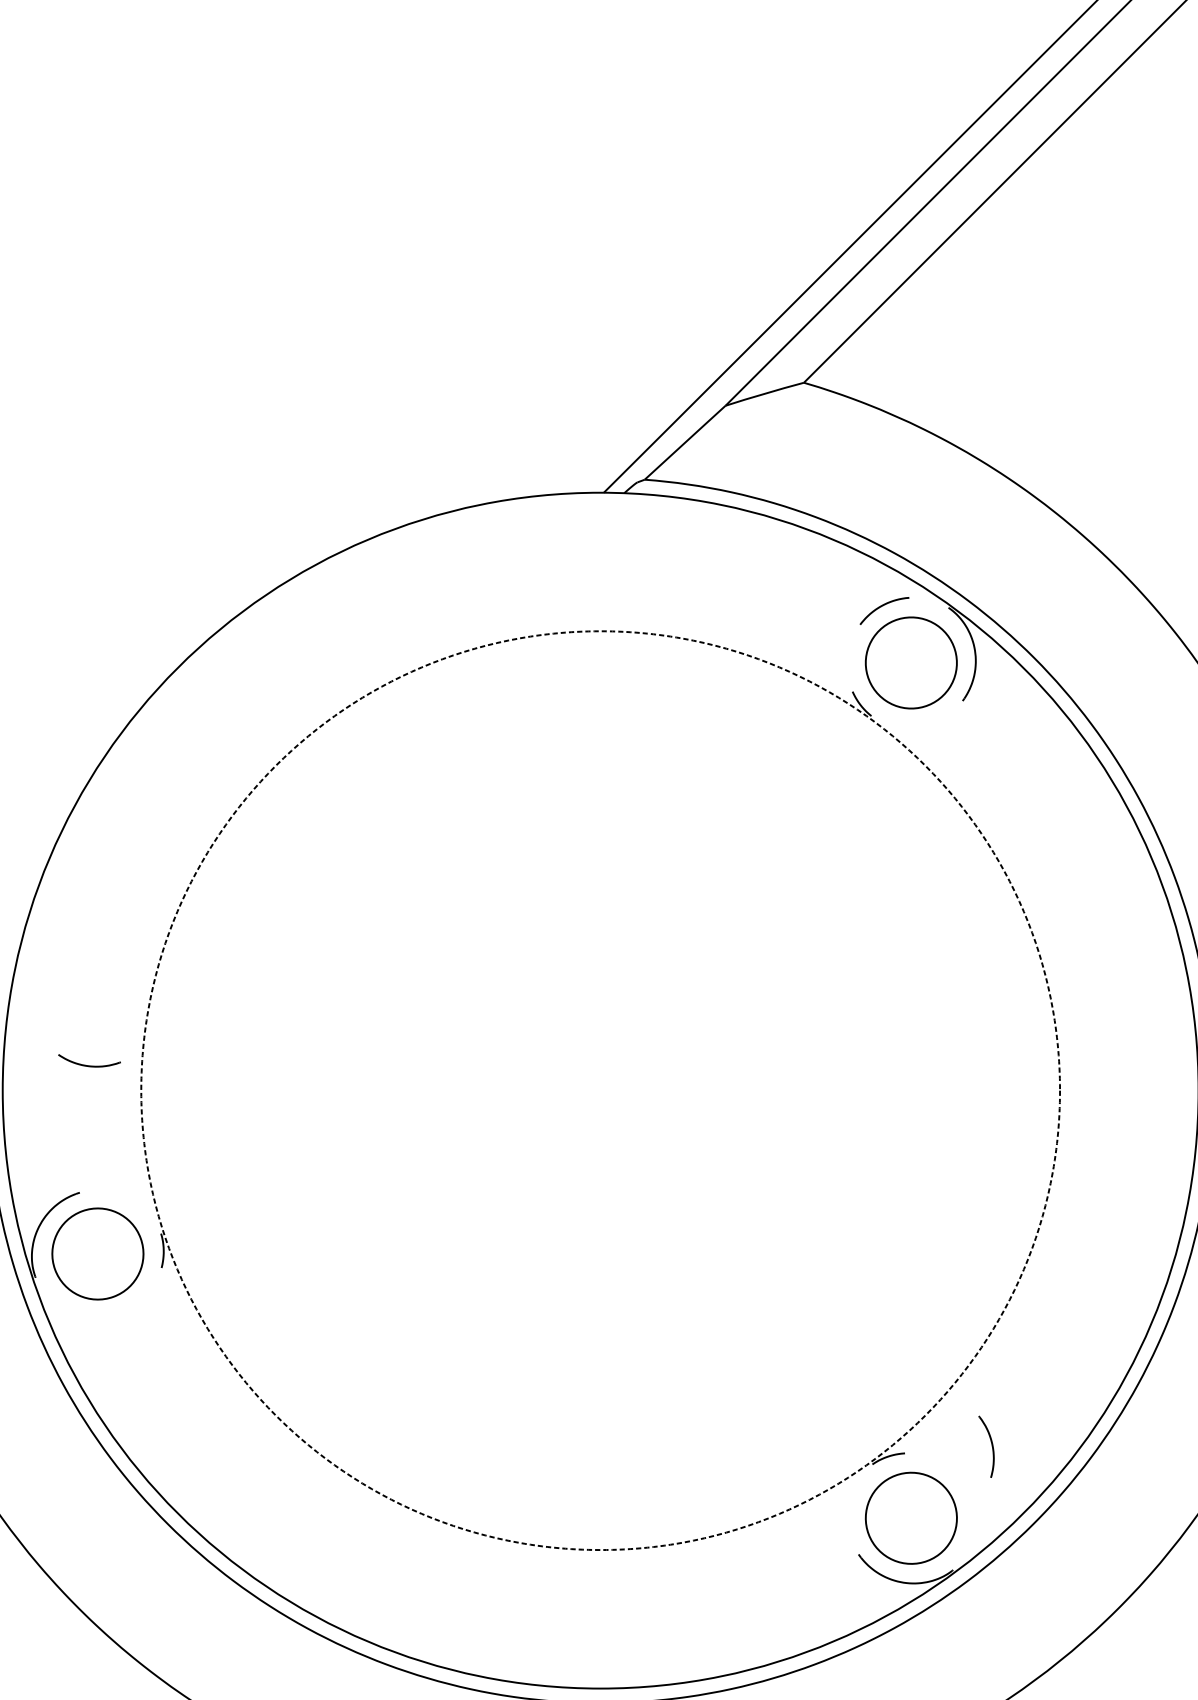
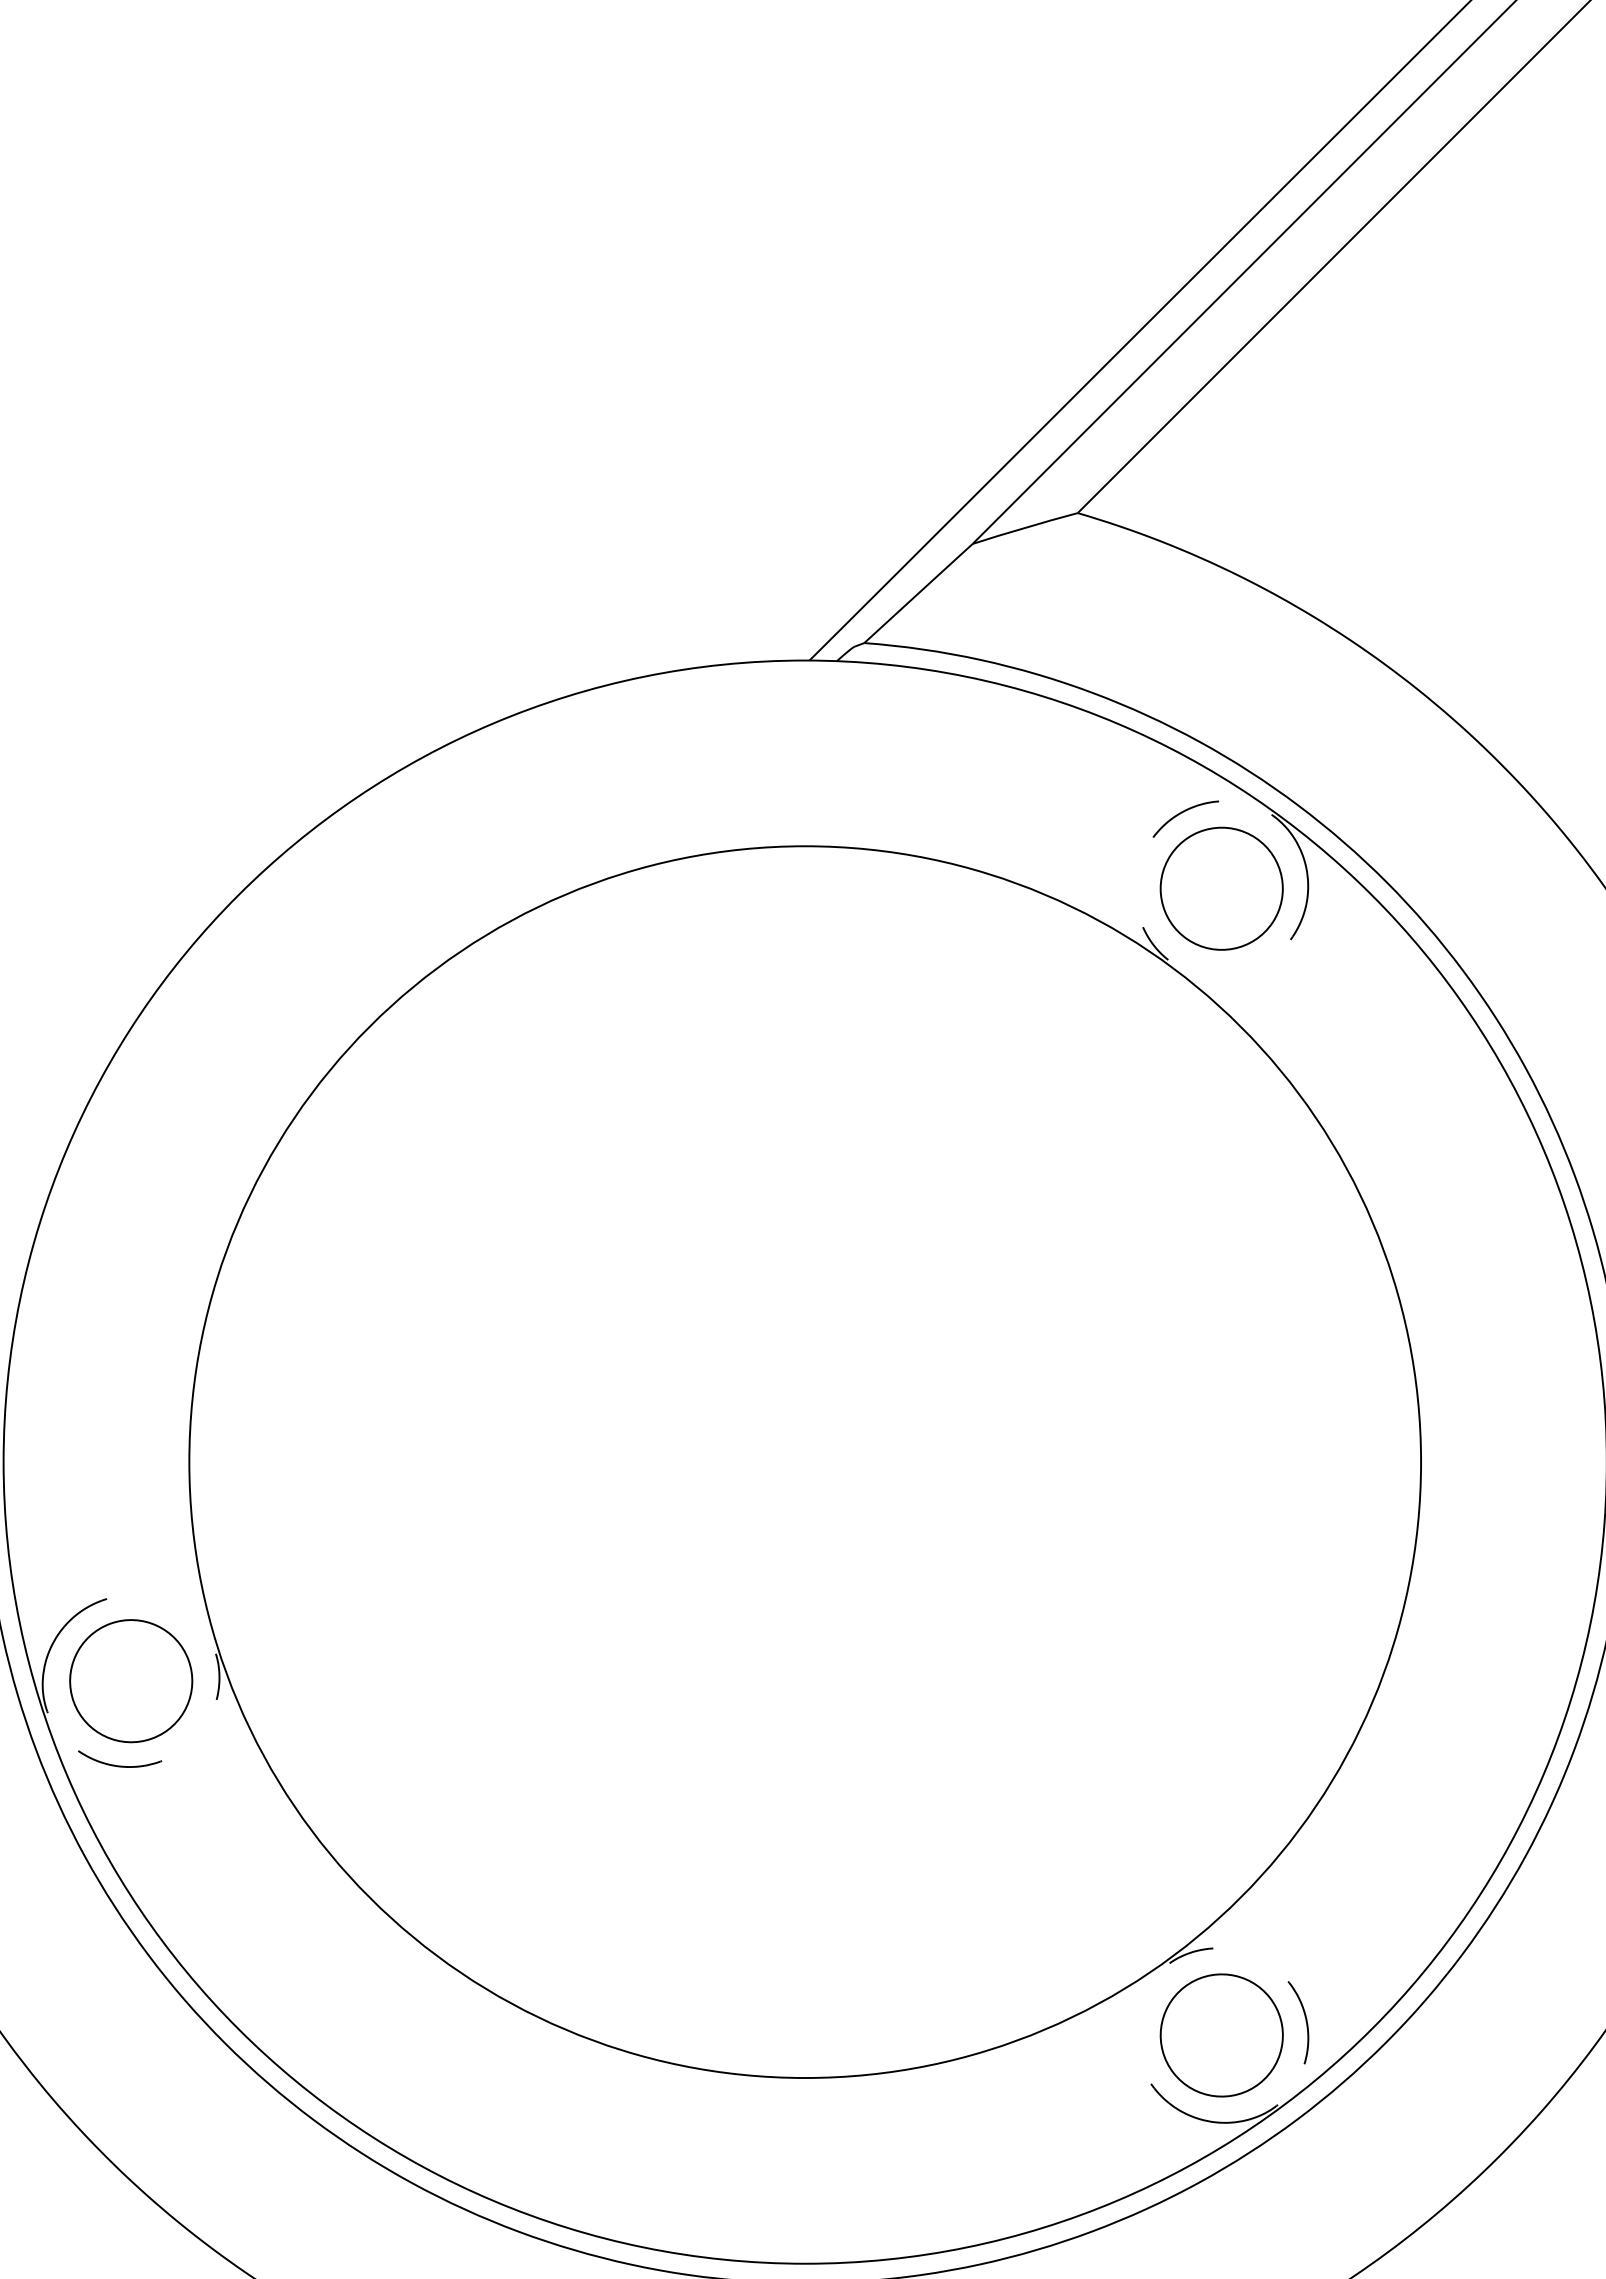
part: (89, 1065) -> (120, 1765), moved
circle: (600, 1090) -> (805, 1462), dashed -> solid
part: (991, 1445) -> (1305, 2021), moved

